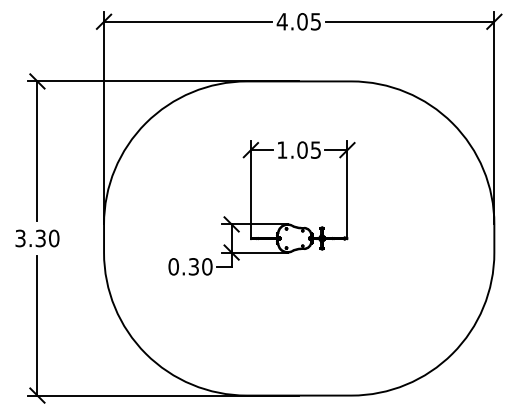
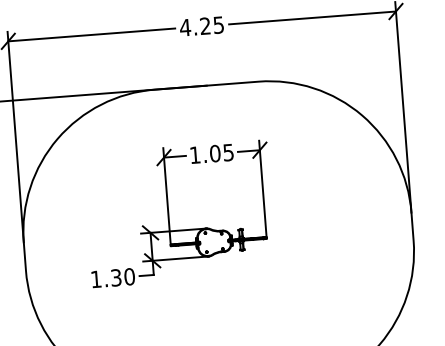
text: (302, 21) -> (205, 25), 4.05 -> 4.25
text: (173, 266) -> (96, 279), 0.30 -> 1.30

